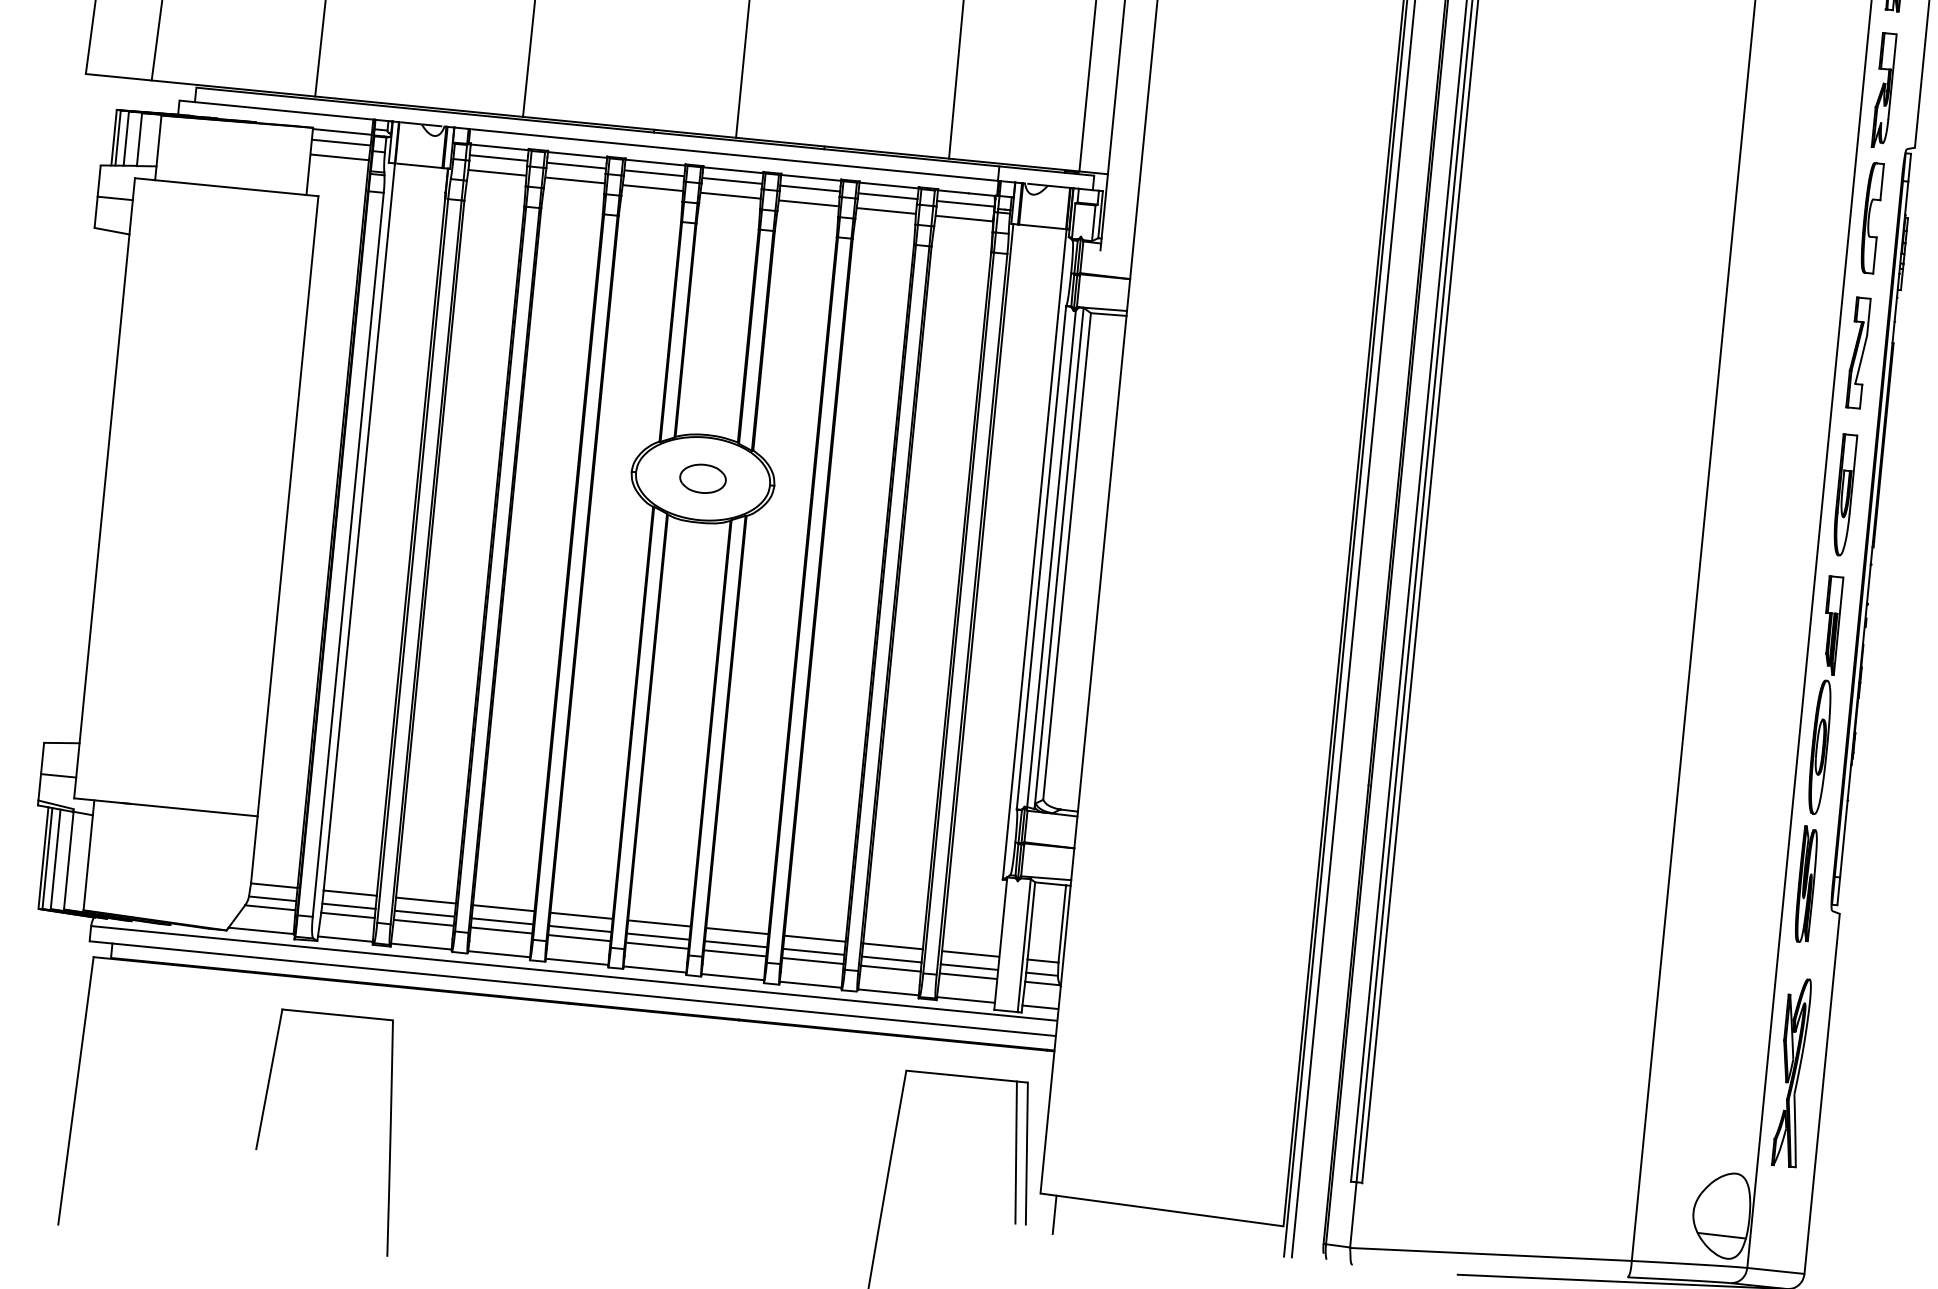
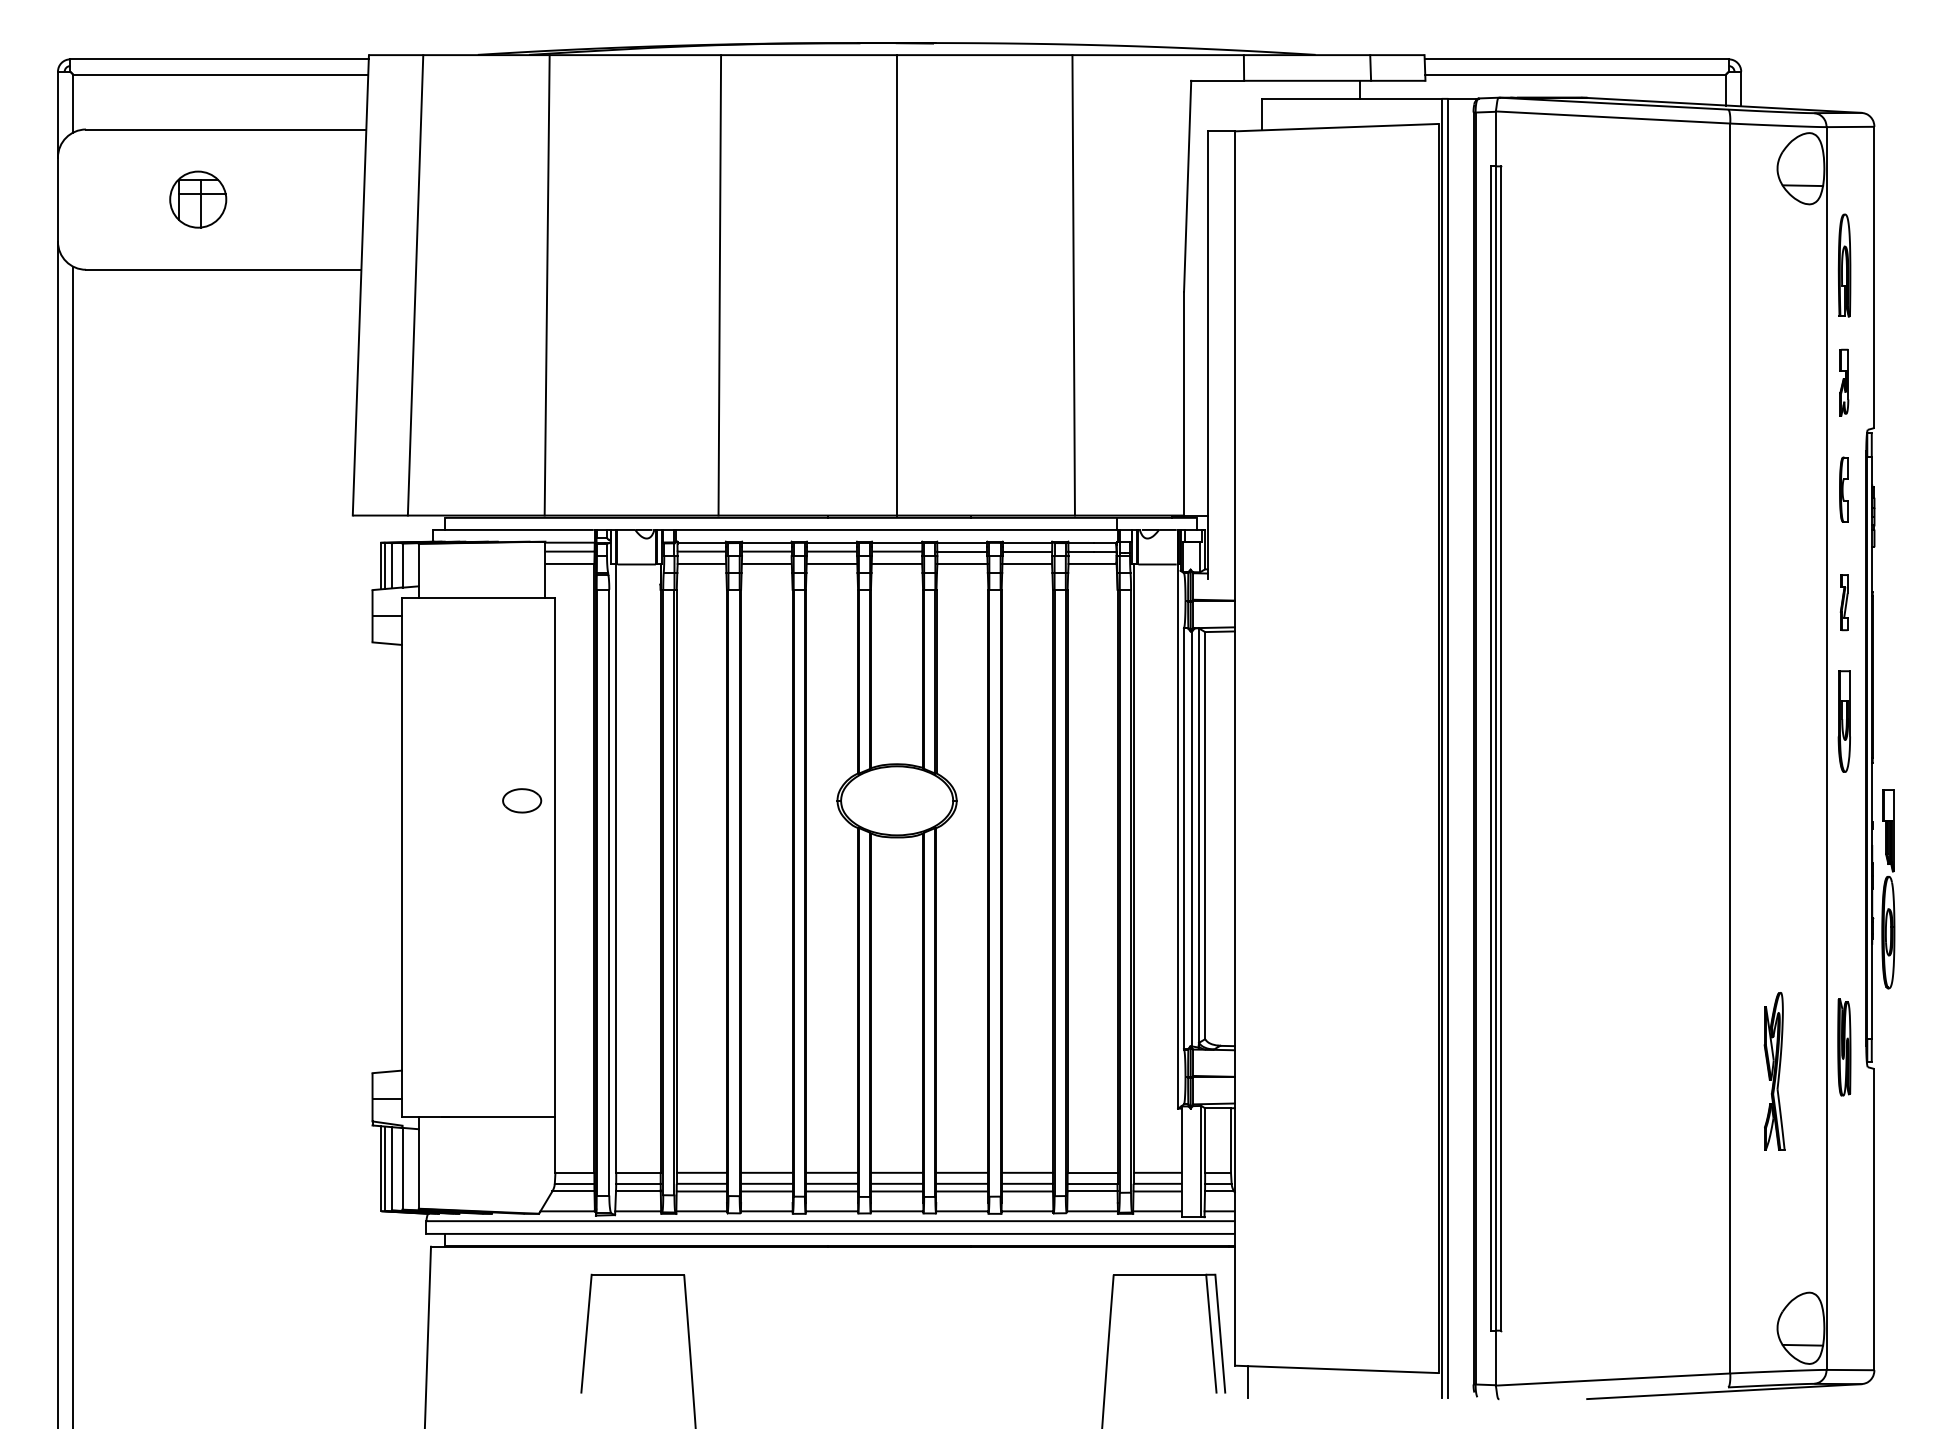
part: (1883, 89) -> (1843, 382), size x0.7
part: (1870, 217) -> (1843, 489), size x0.7
part: (1857, 352) -> (1843, 602), size x0.6
part: (703, 478) -> (522, 800), moved
part: (1825, 695) -> (1888, 889), moved
part: (1792, 1072) -> (1774, 1071), moved

